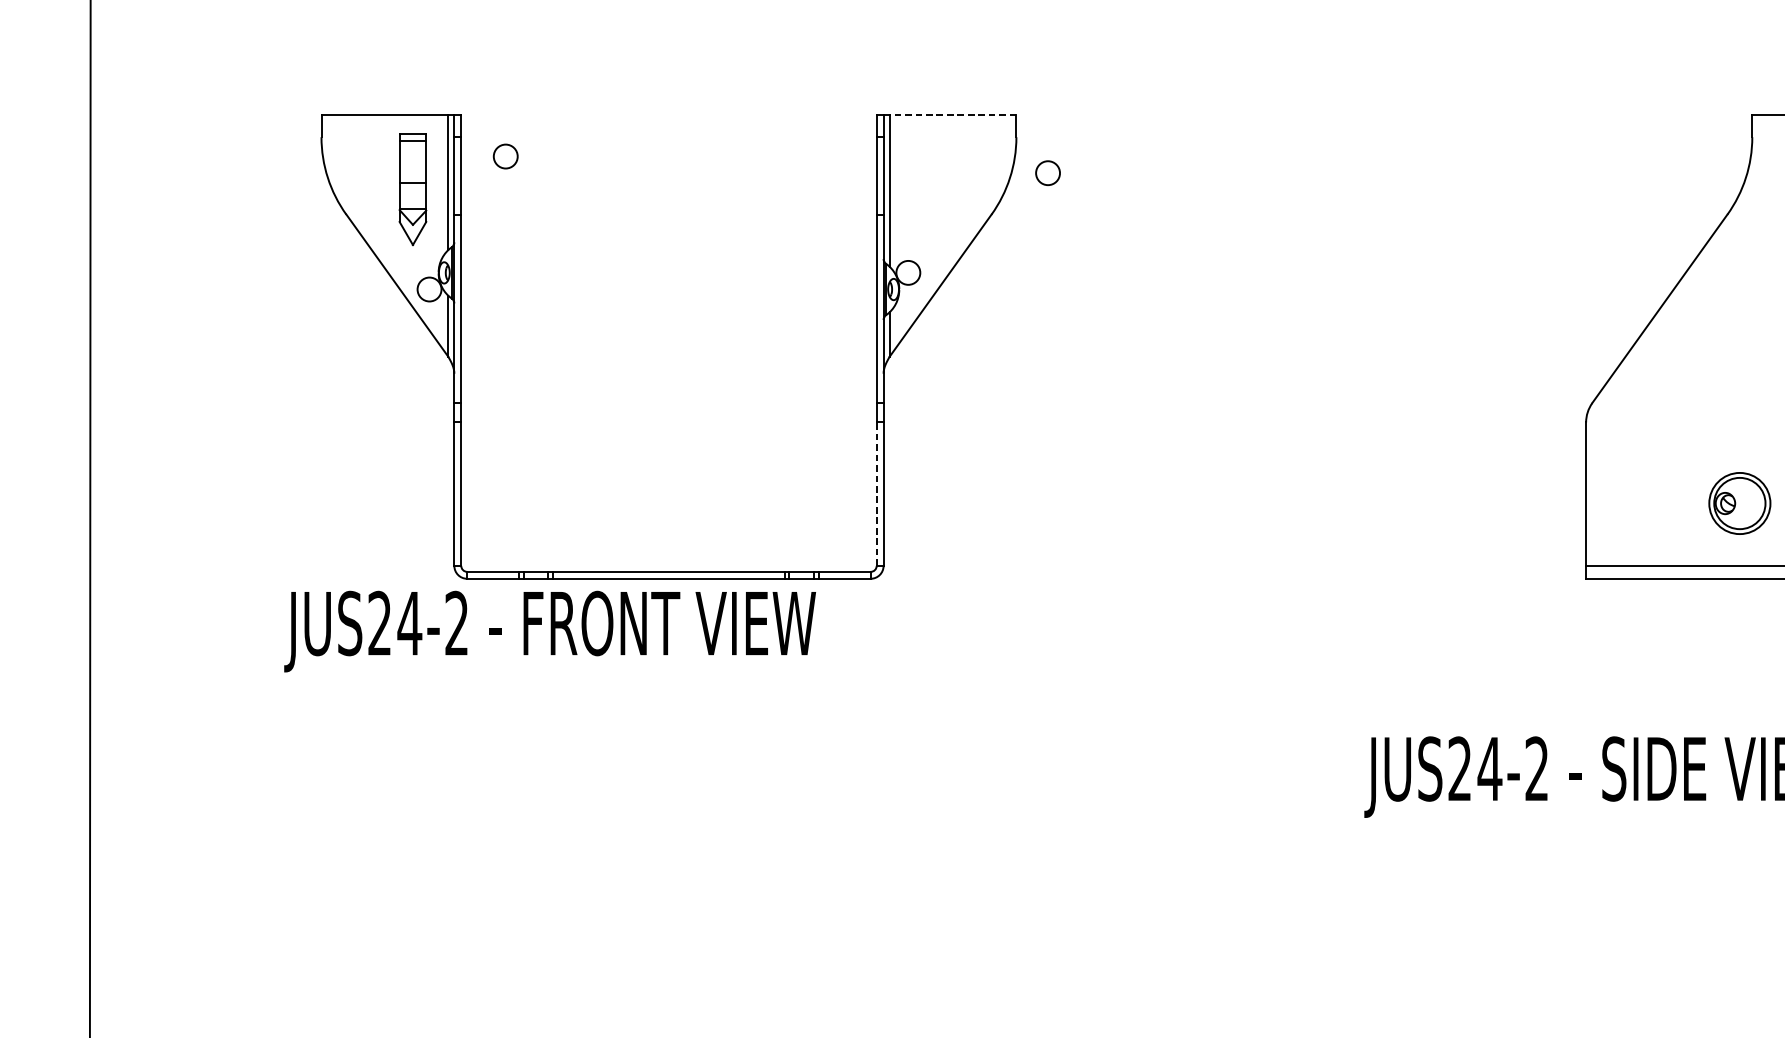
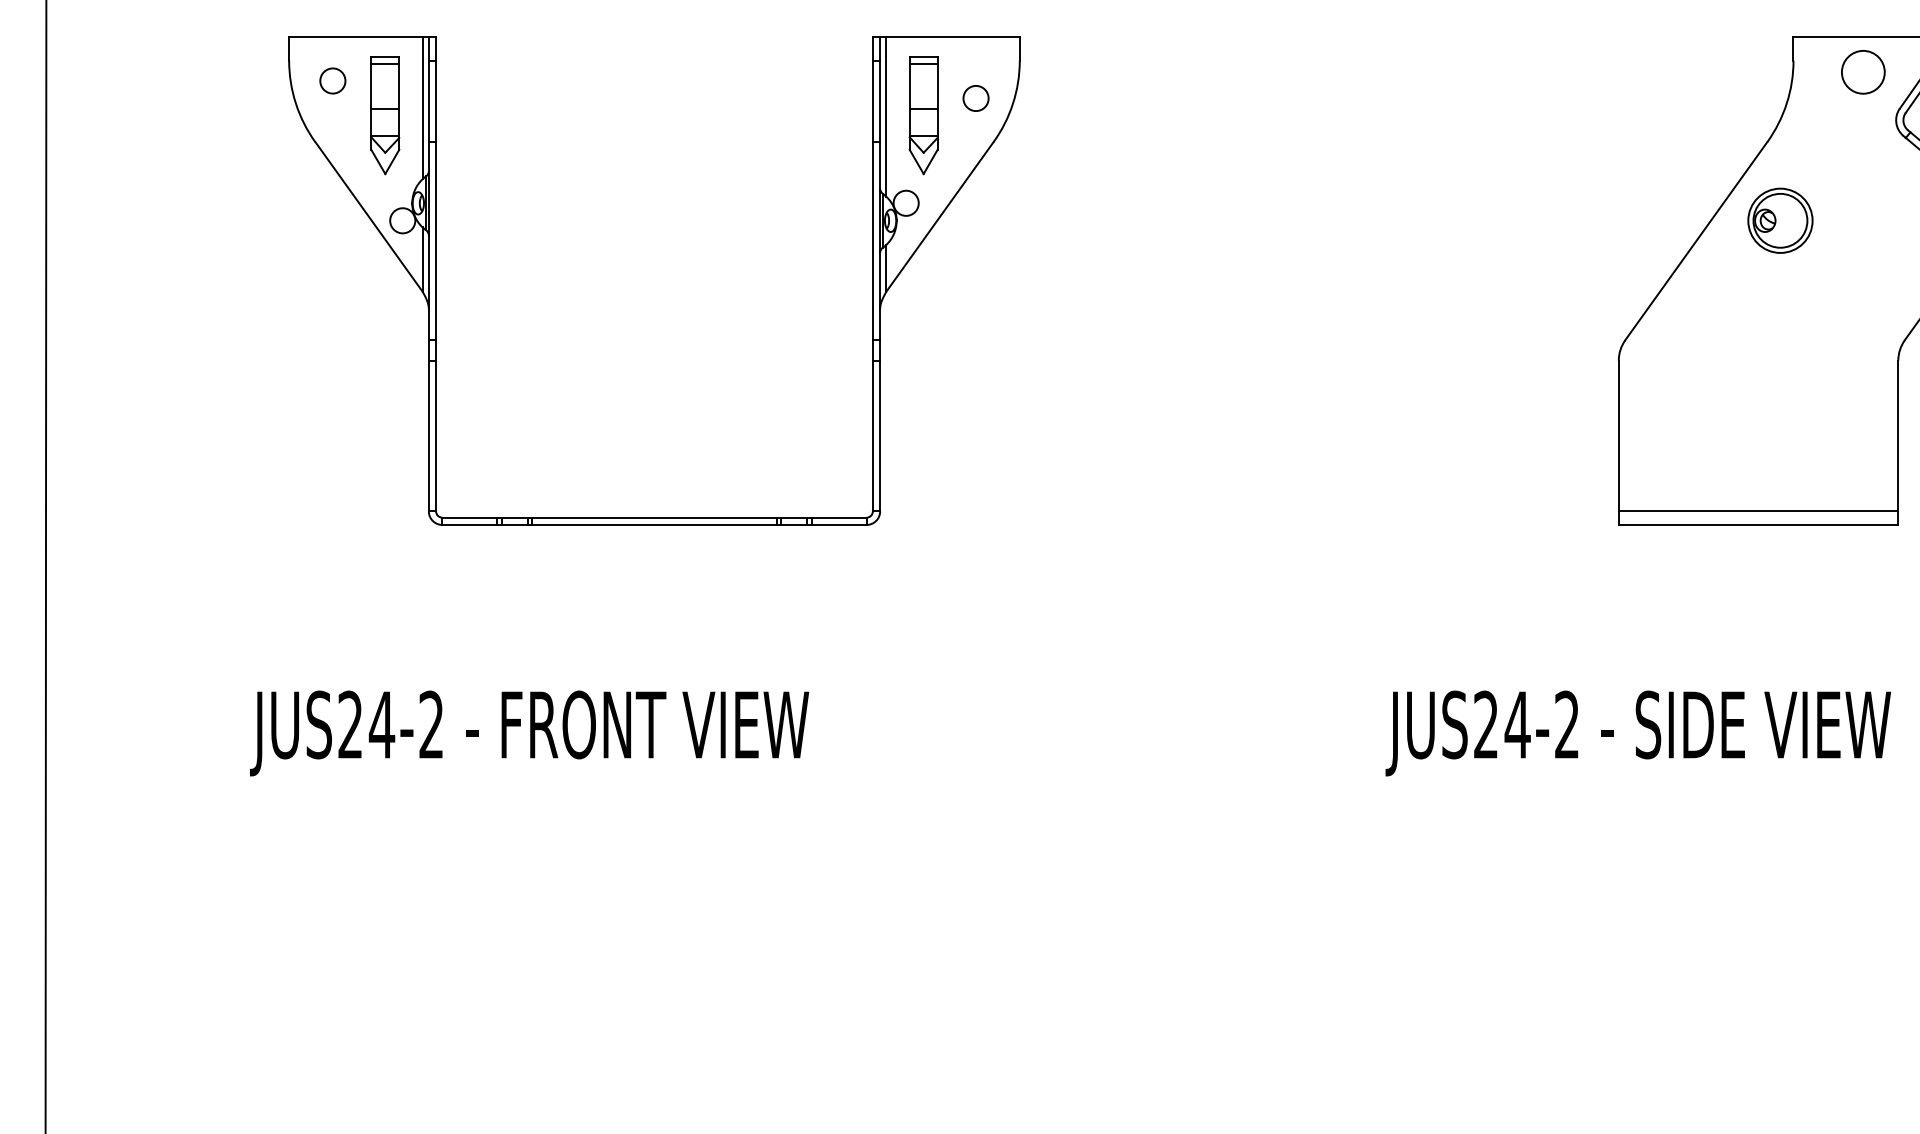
line: (953, 115) -> (953, 37), dashed -> solid
circle: (505, 156) -> (332, 80), moved
circle: (1047, 173) -> (975, 98), moved
part: (924, 189) -> (923, 115), added
line: (876, 493) -> (872, 435), dashed -> solid
part: (1739, 503) -> (1780, 220), moved
text: (550, 631) -> (529, 733), moved

